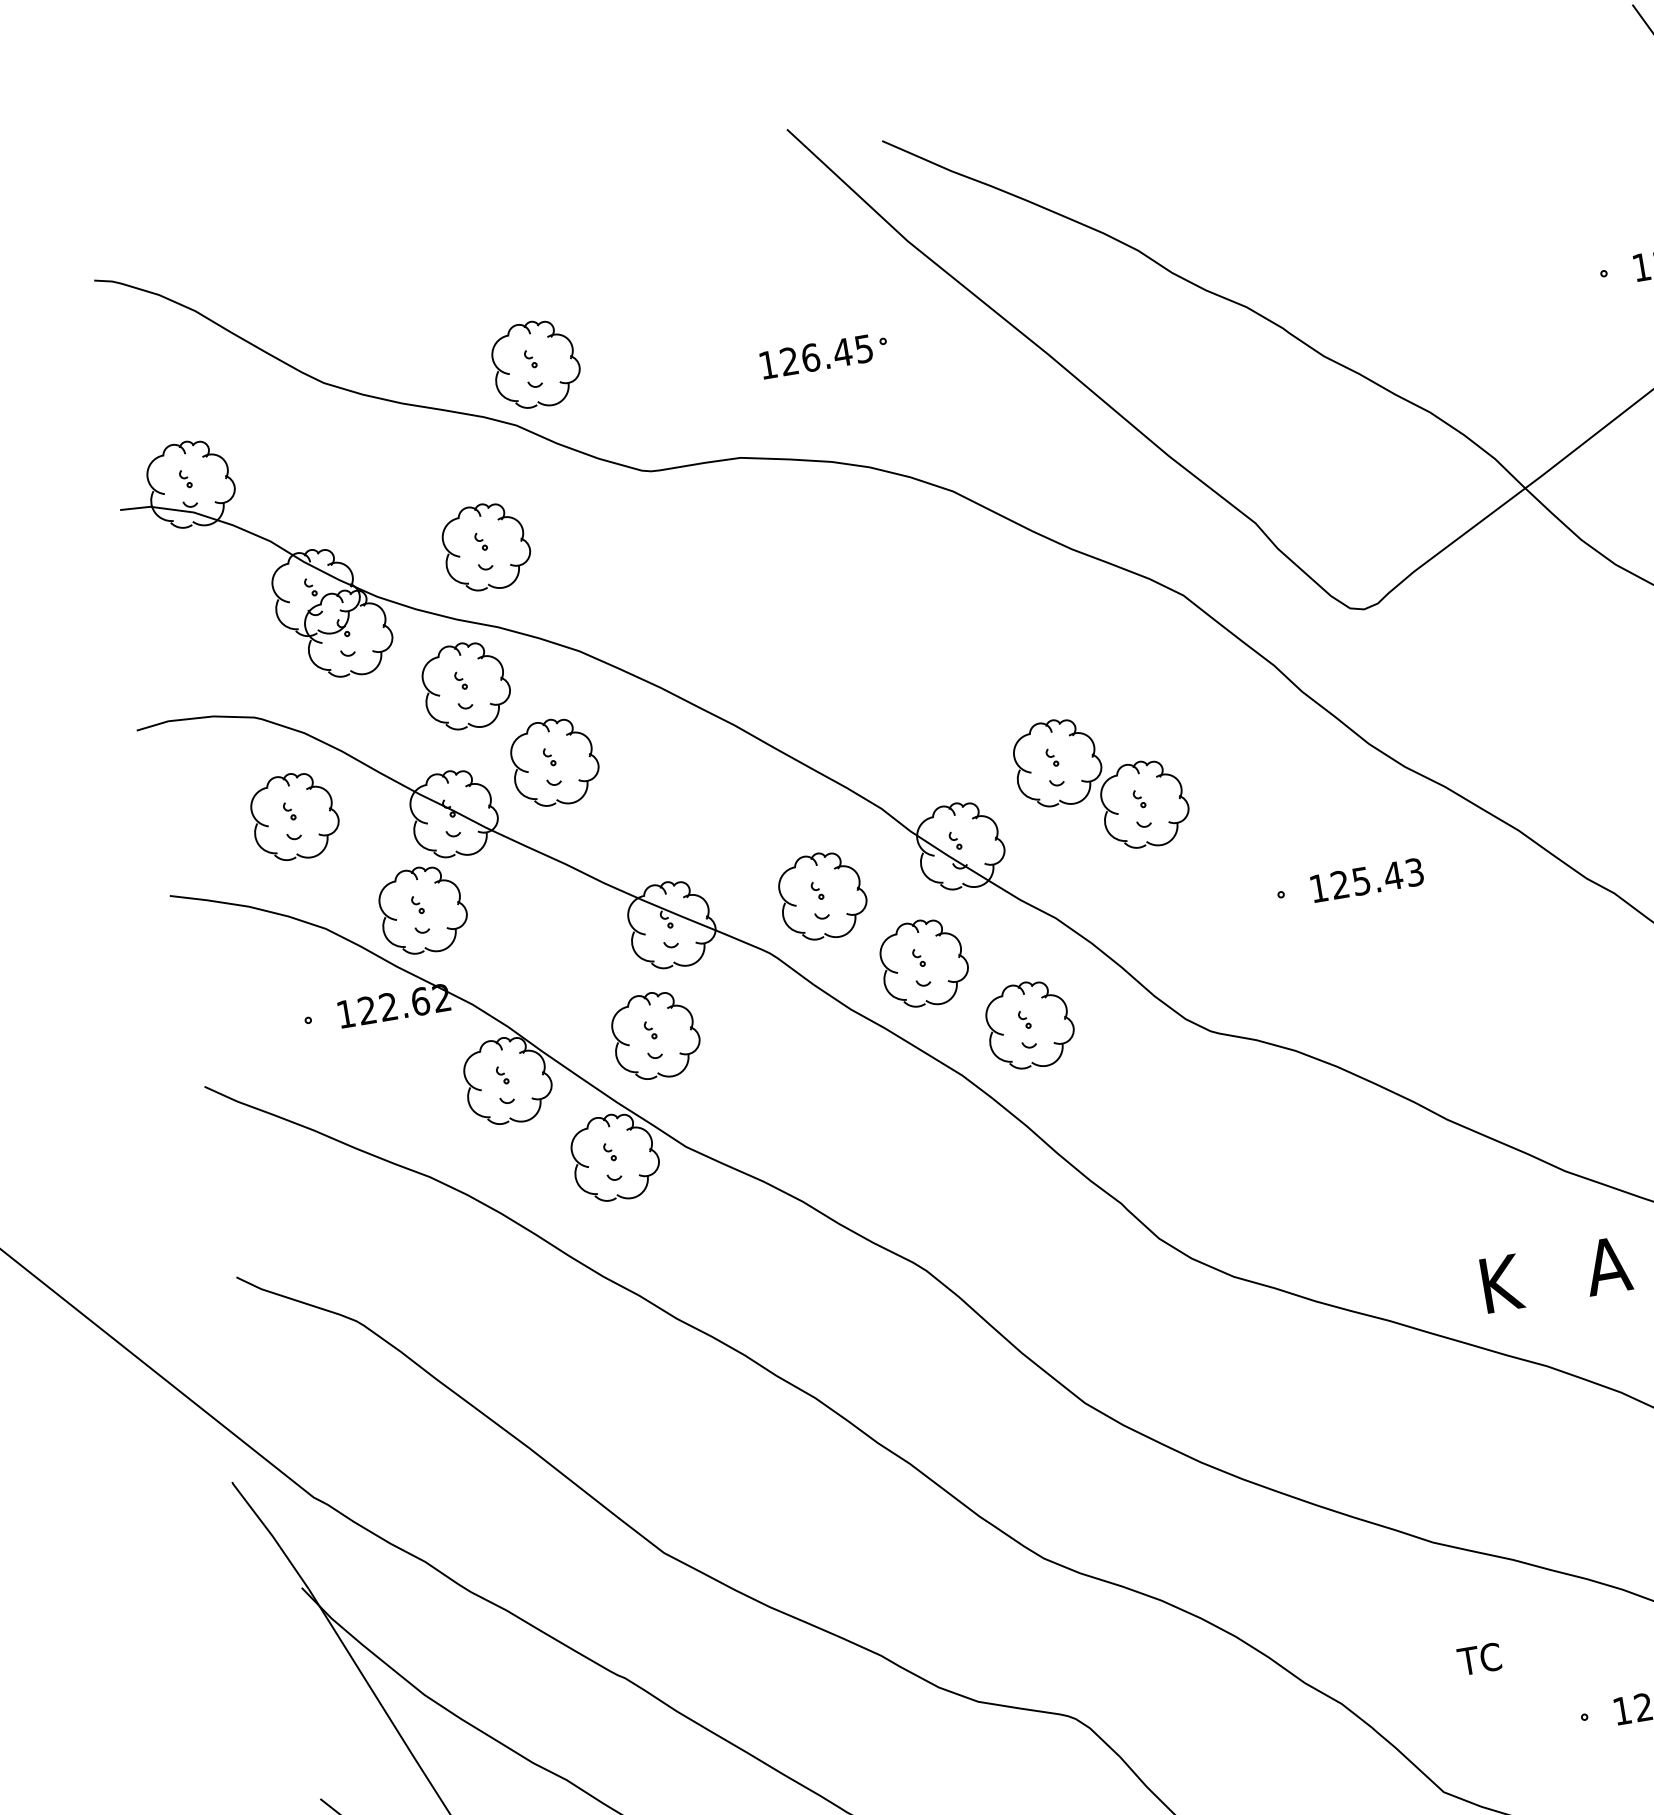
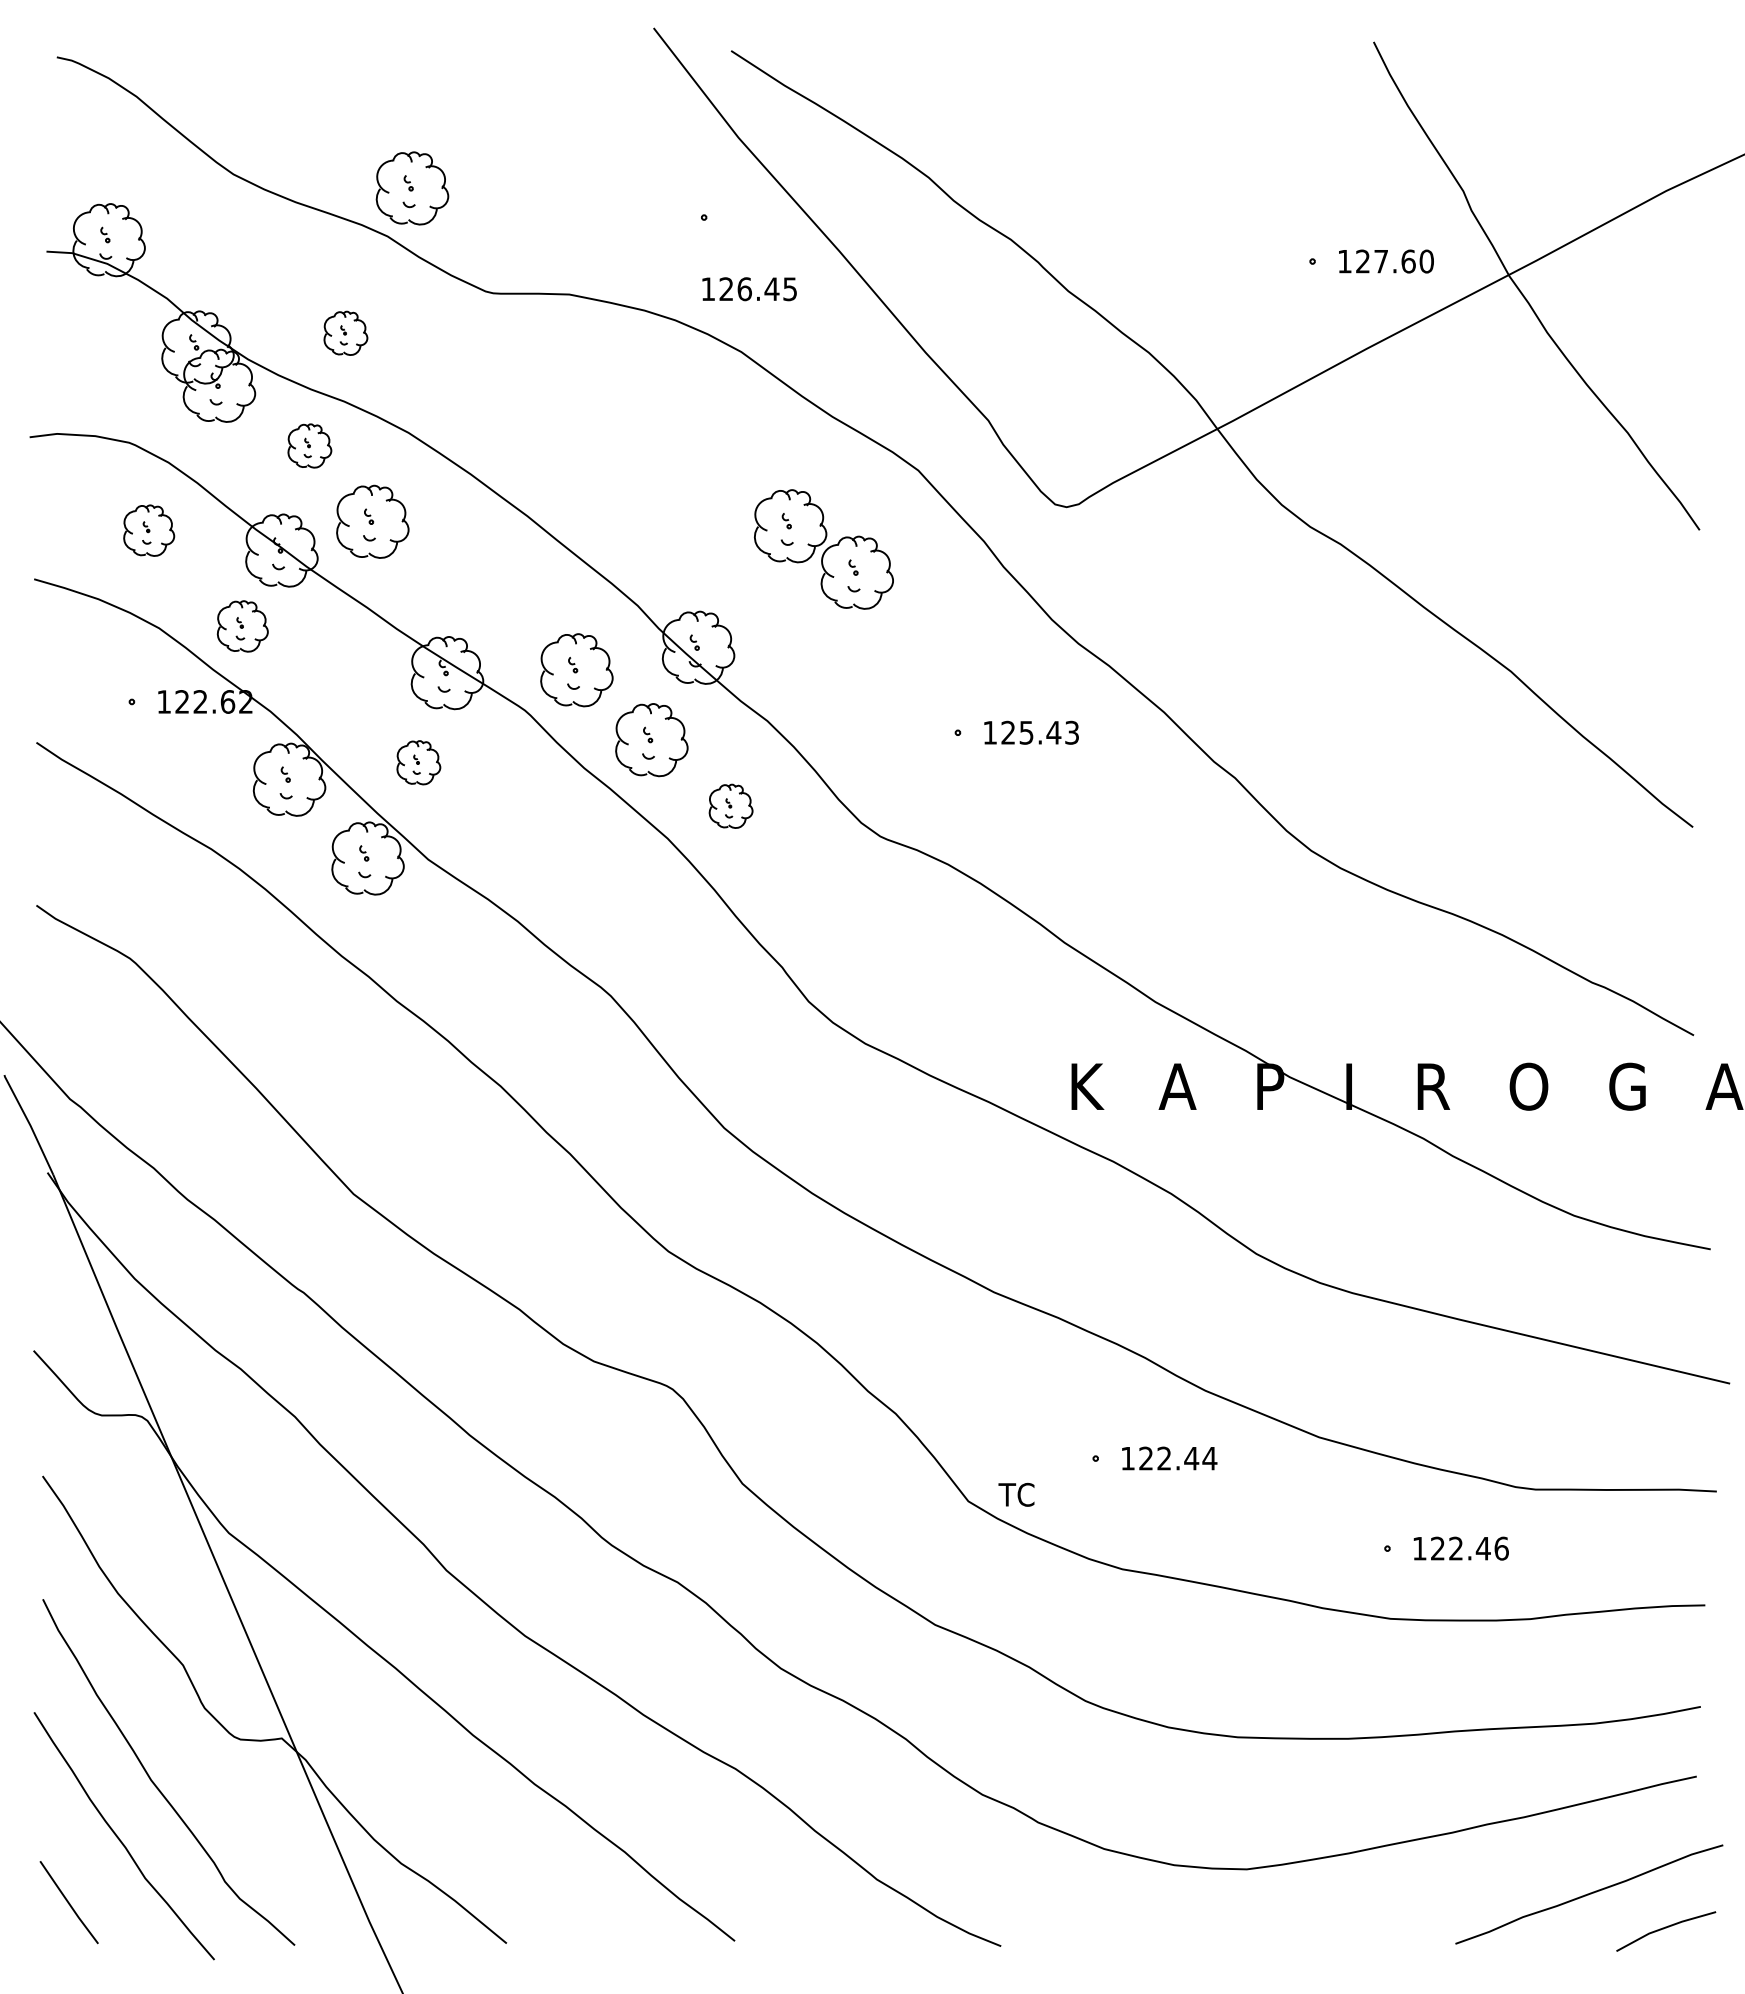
text: (816, 357) -> (749, 289), moved
part: (486, 547) -> (345, 333), size x0.6
part: (465, 685) -> (309, 445), size x0.6
part: (1100, 783) -> (823, 549), moved
part: (294, 816) -> (148, 530), size x0.7
part: (422, 910) -> (242, 626), size x0.7
part: (1029, 1025) -> (730, 806), size x0.6
part: (655, 1035) -> (418, 762), size x0.6
text: (1479, 1658) -> (1016, 1494), moved

